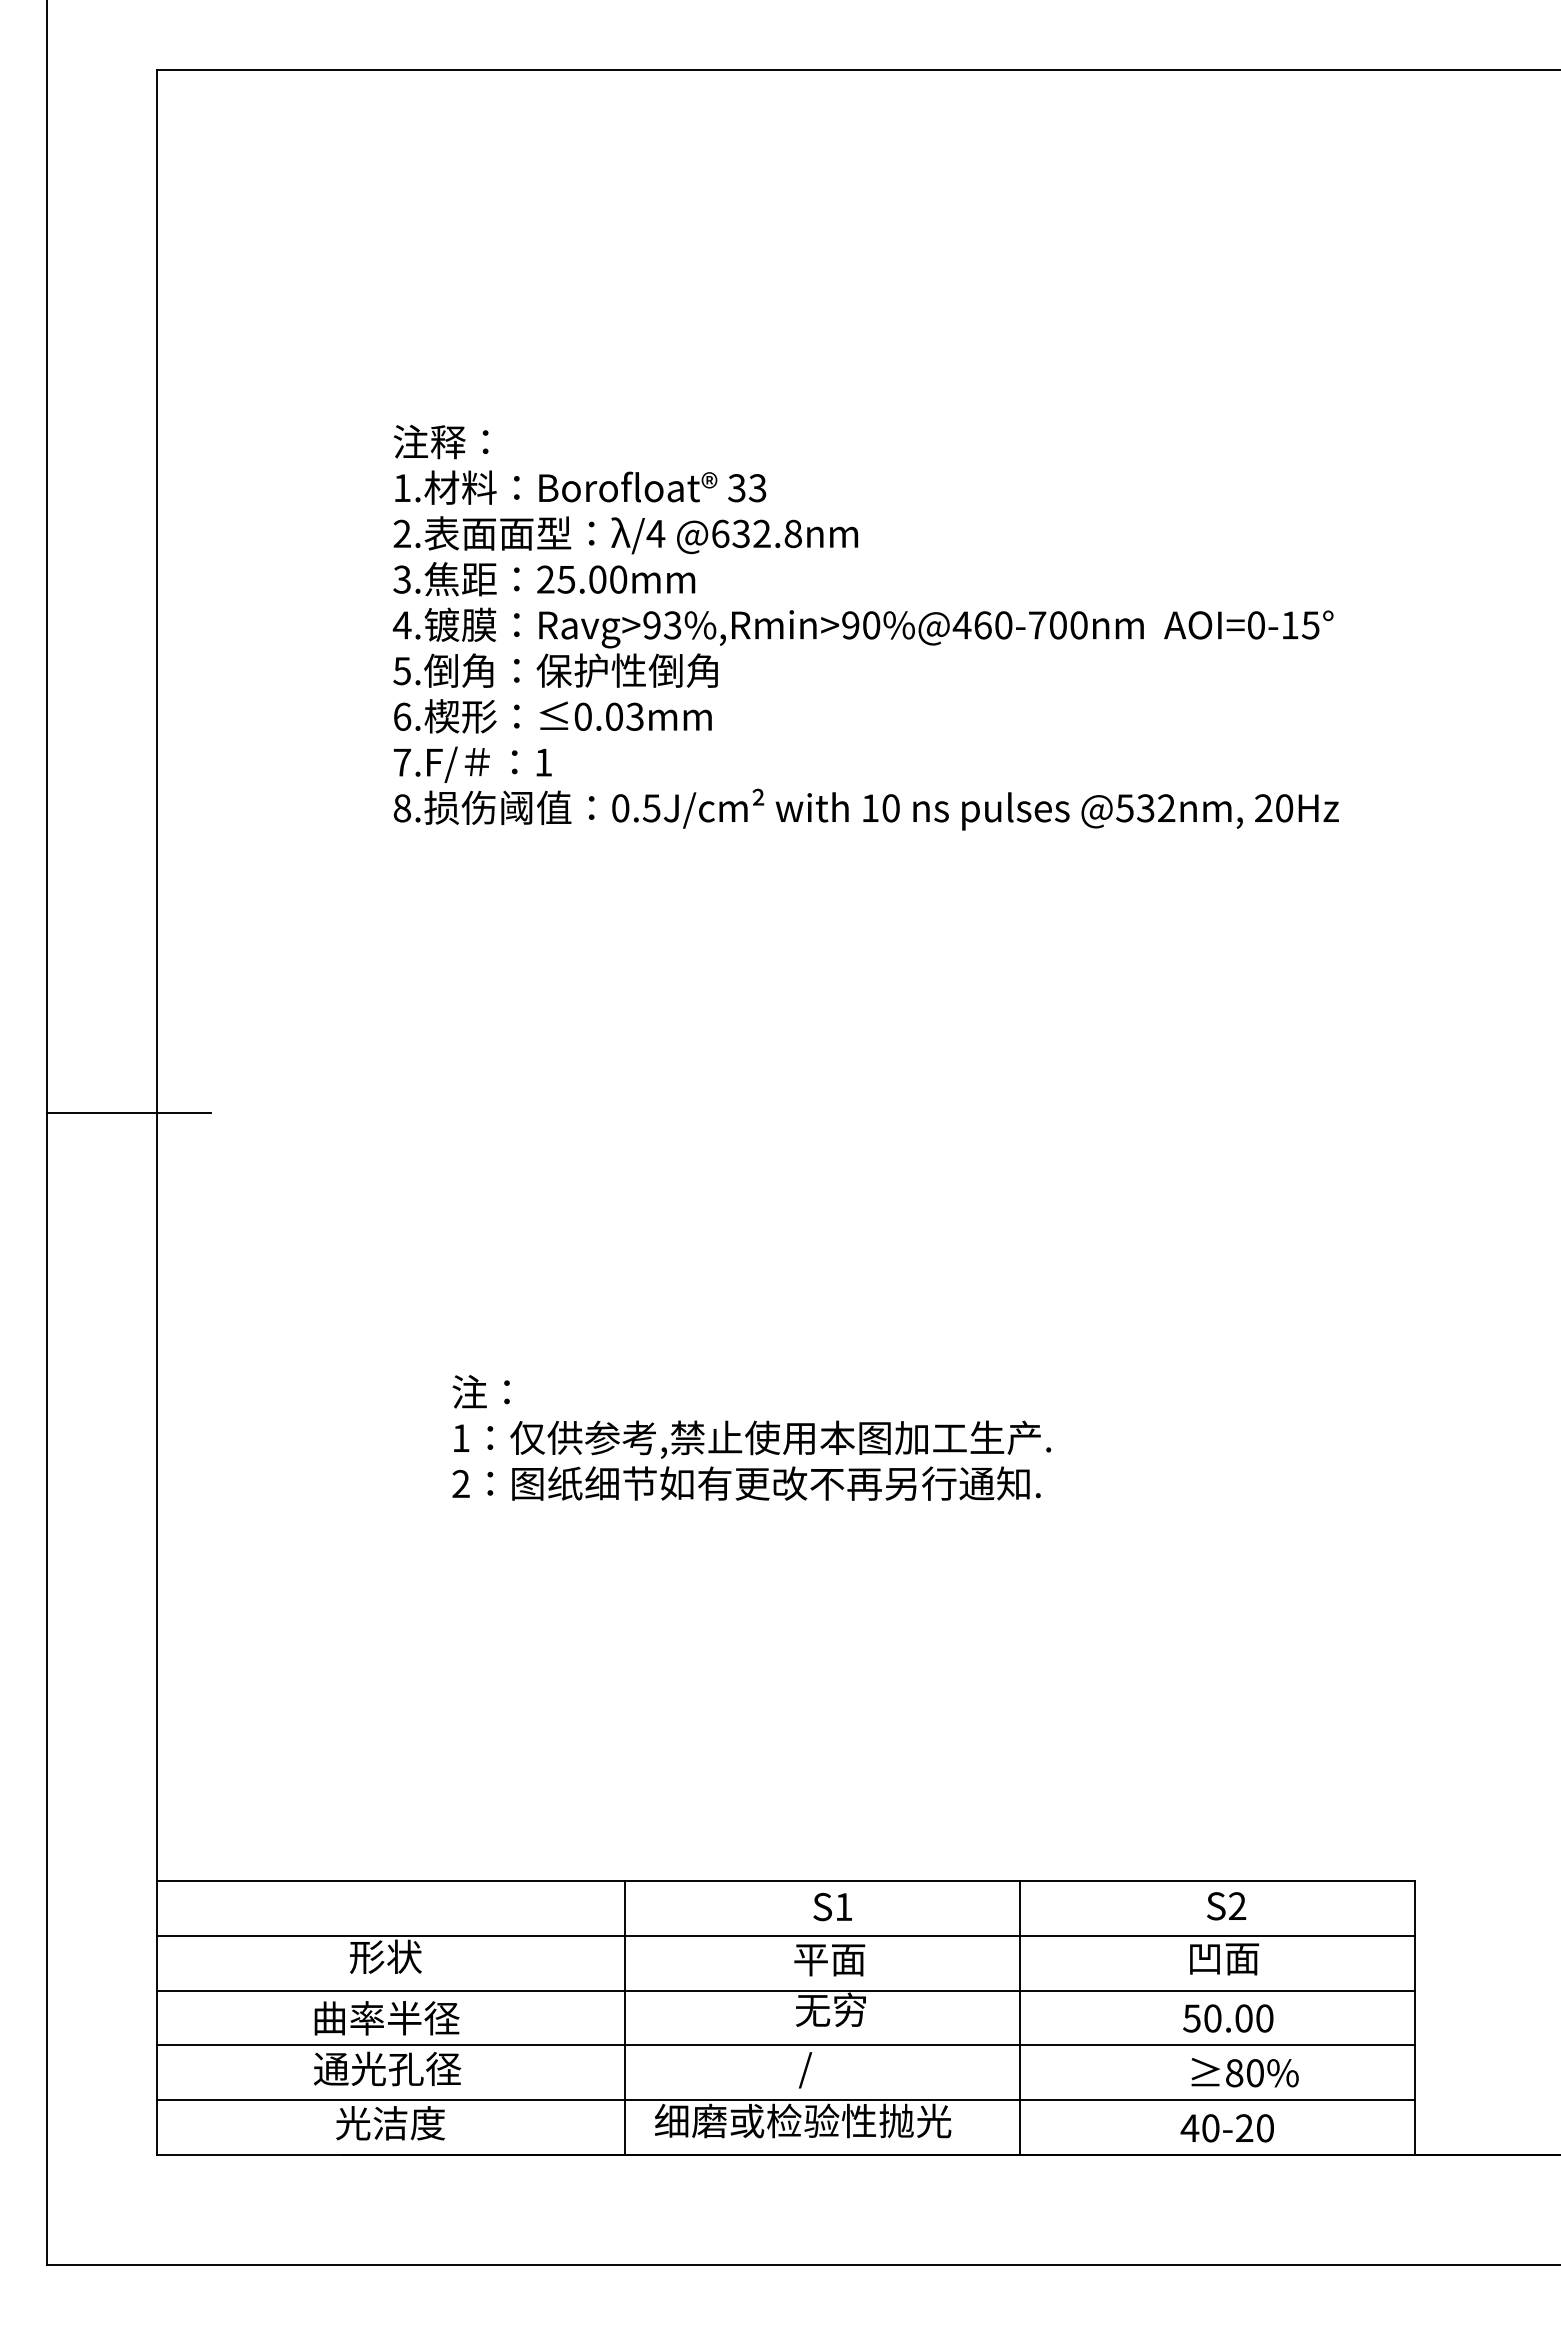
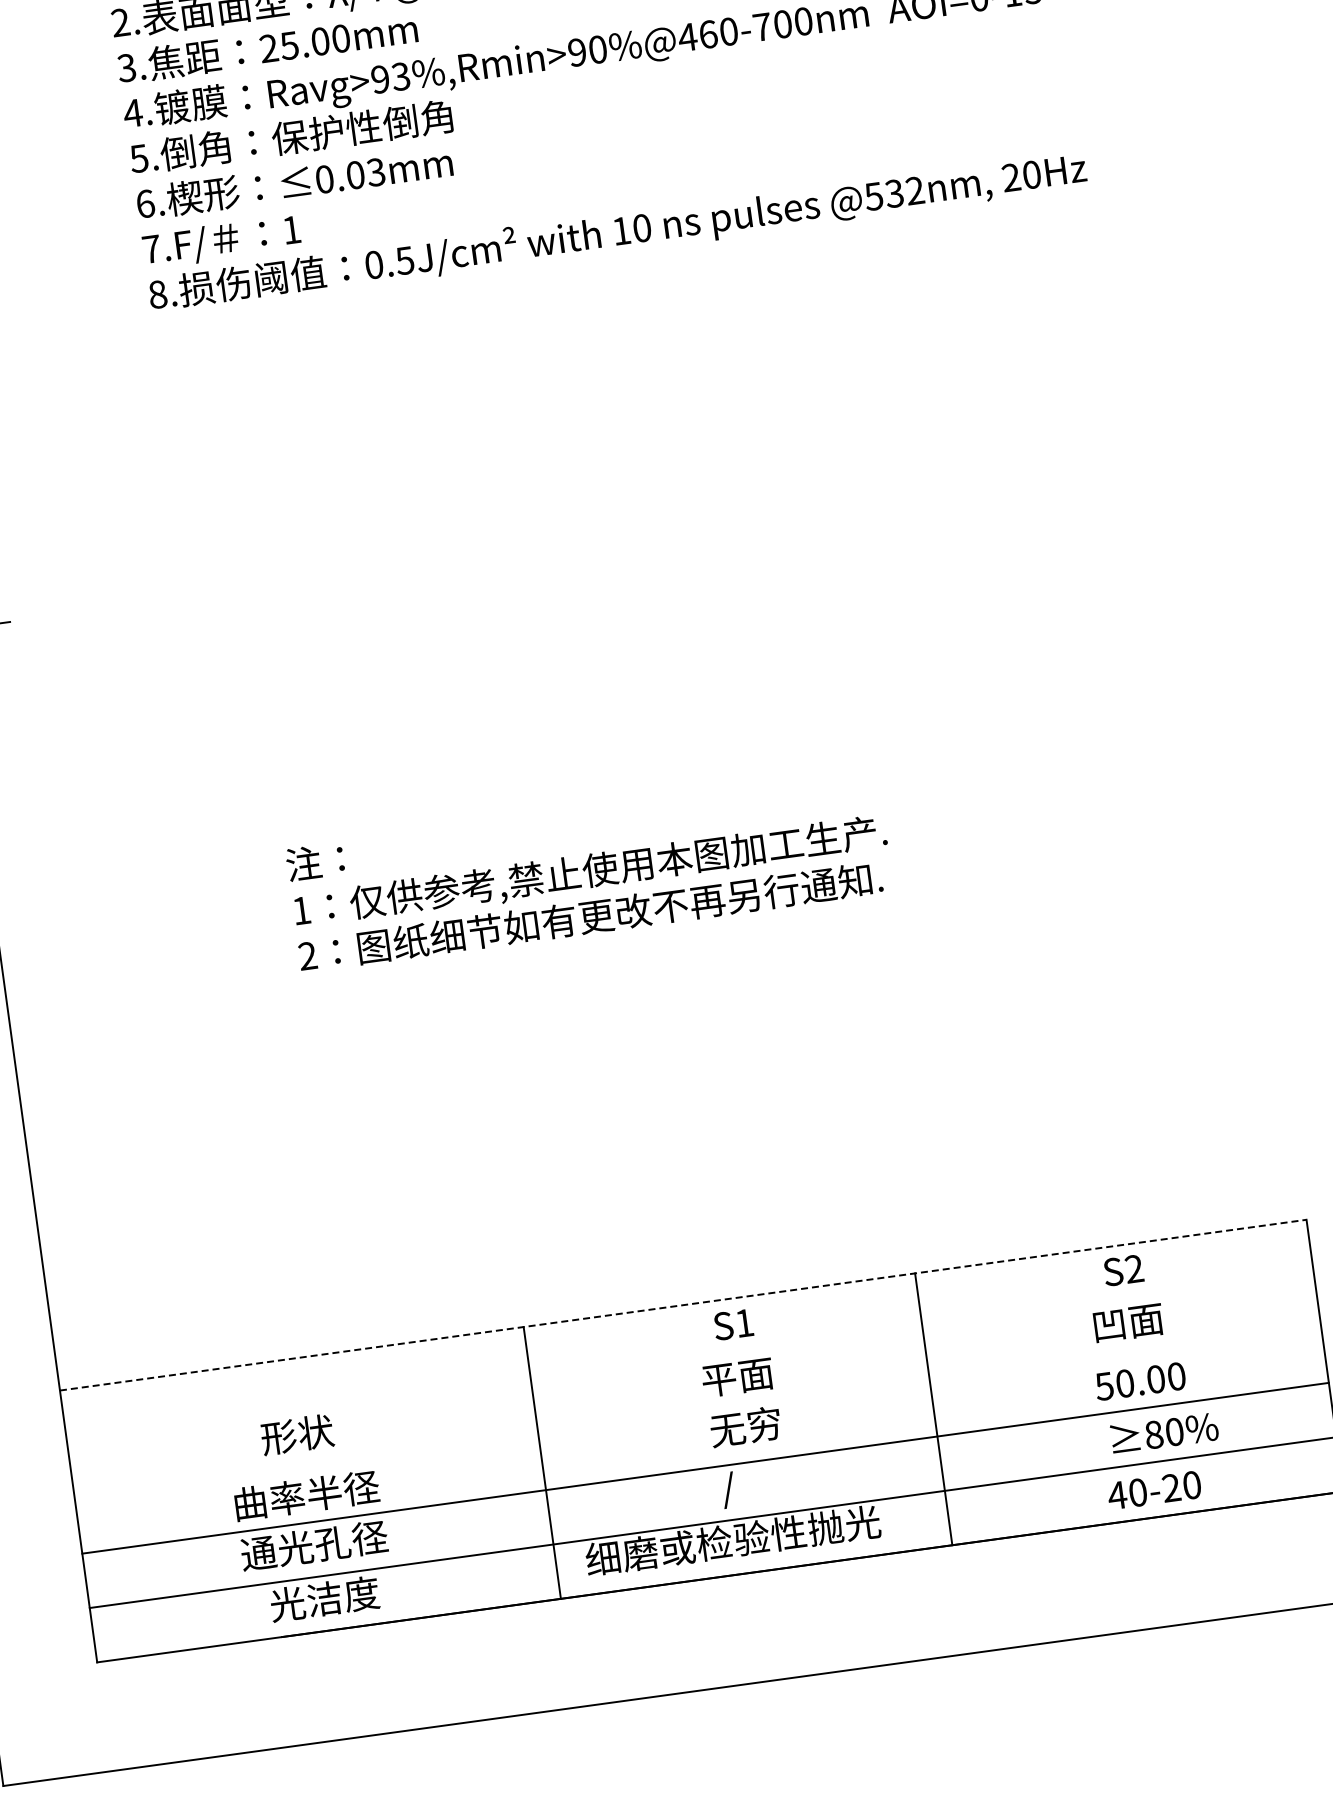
line: (786, 1880) -> (684, 1304), solid -> dashed
line: (785, 1935) -> (690, 1359), removed
line: (785, 1990) -> (697, 1413), removed

